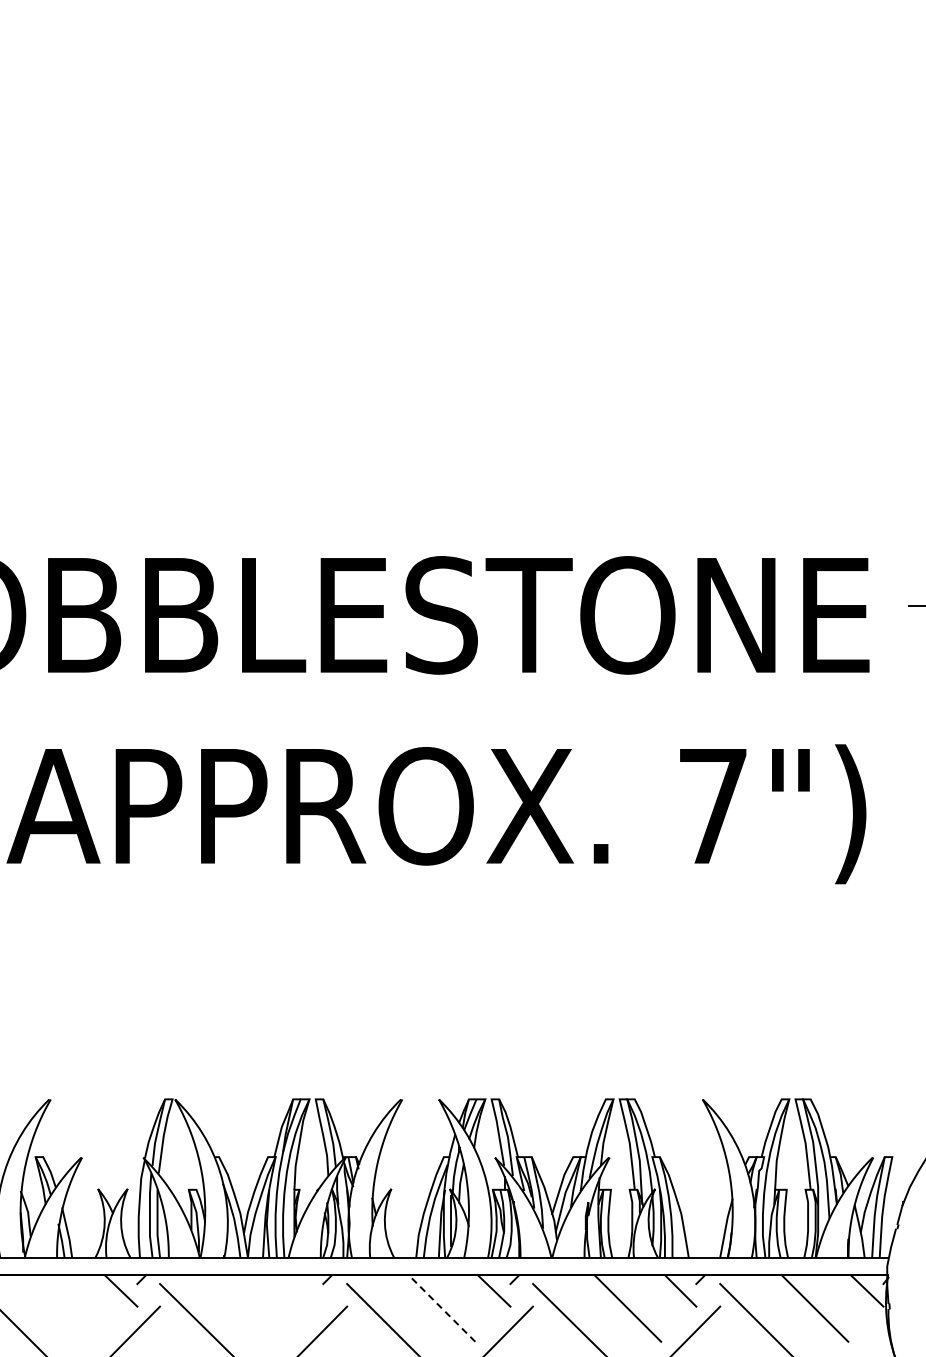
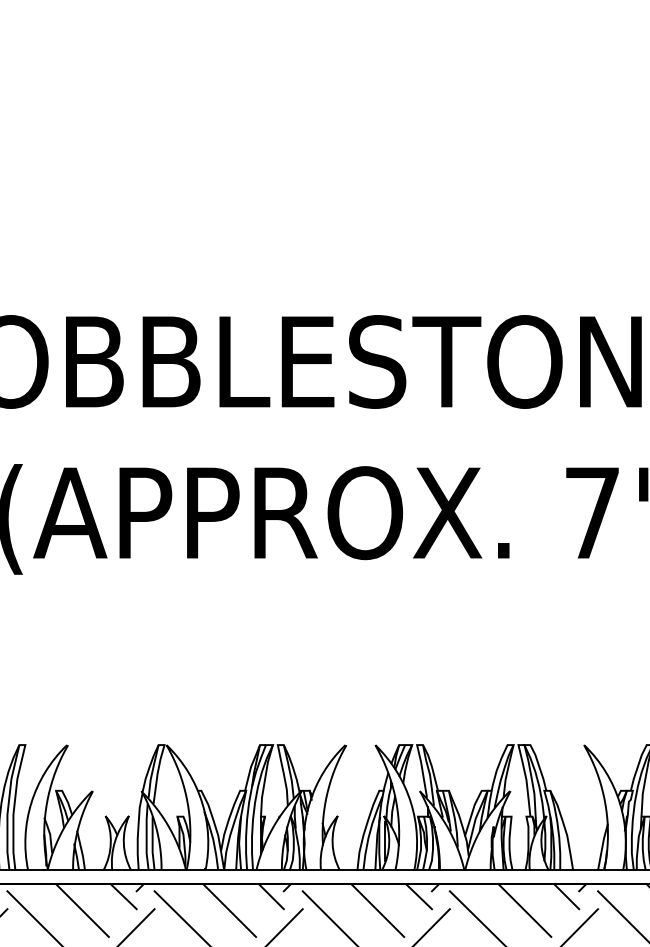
line: (307, 1290) -> (271, 896), added
line: (68, 1308) -> (82, 910), added
line: (254, 1308) -> (229, 910), added
line: (441, 1308) -> (377, 910), dashed -> solid

